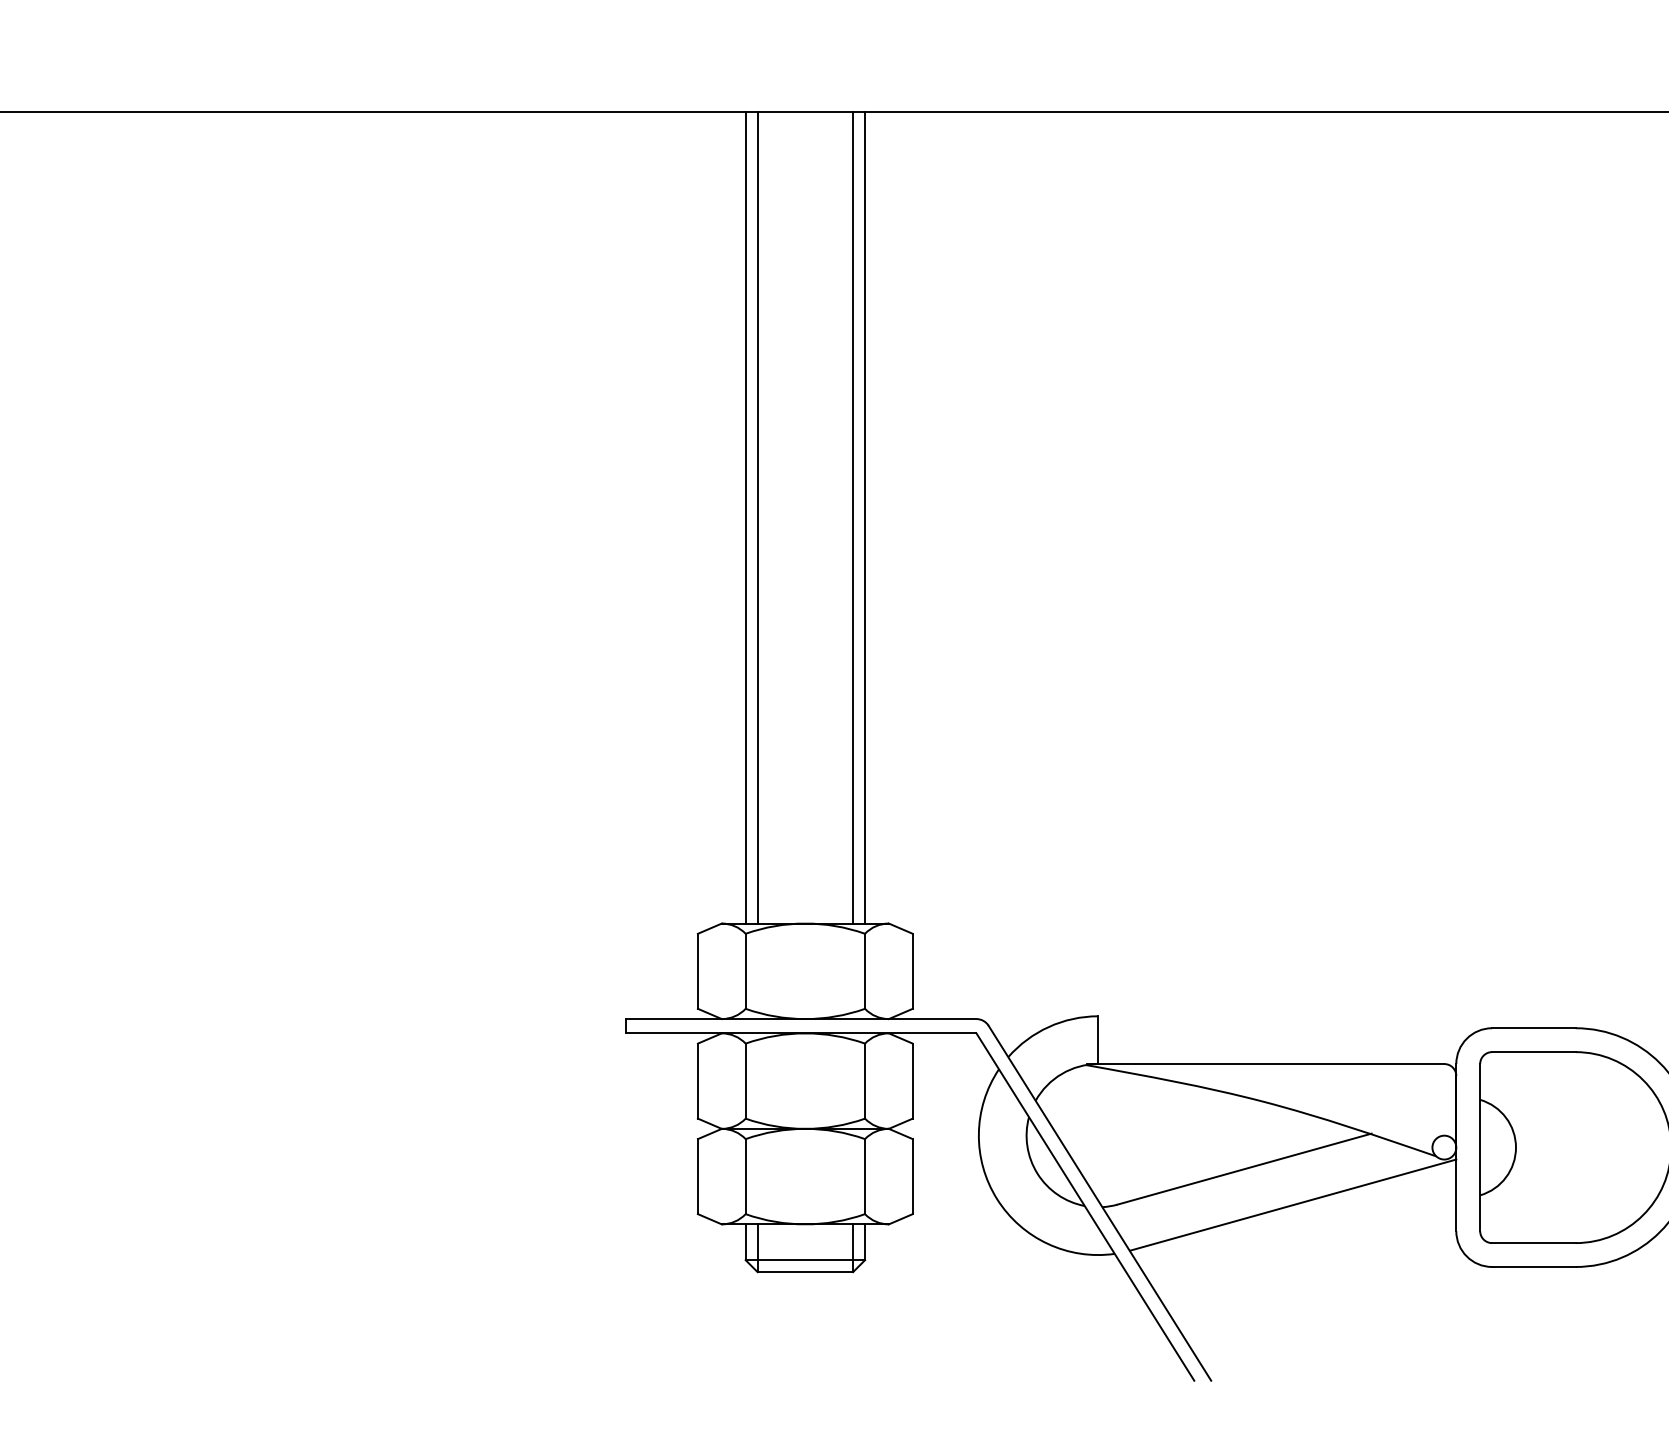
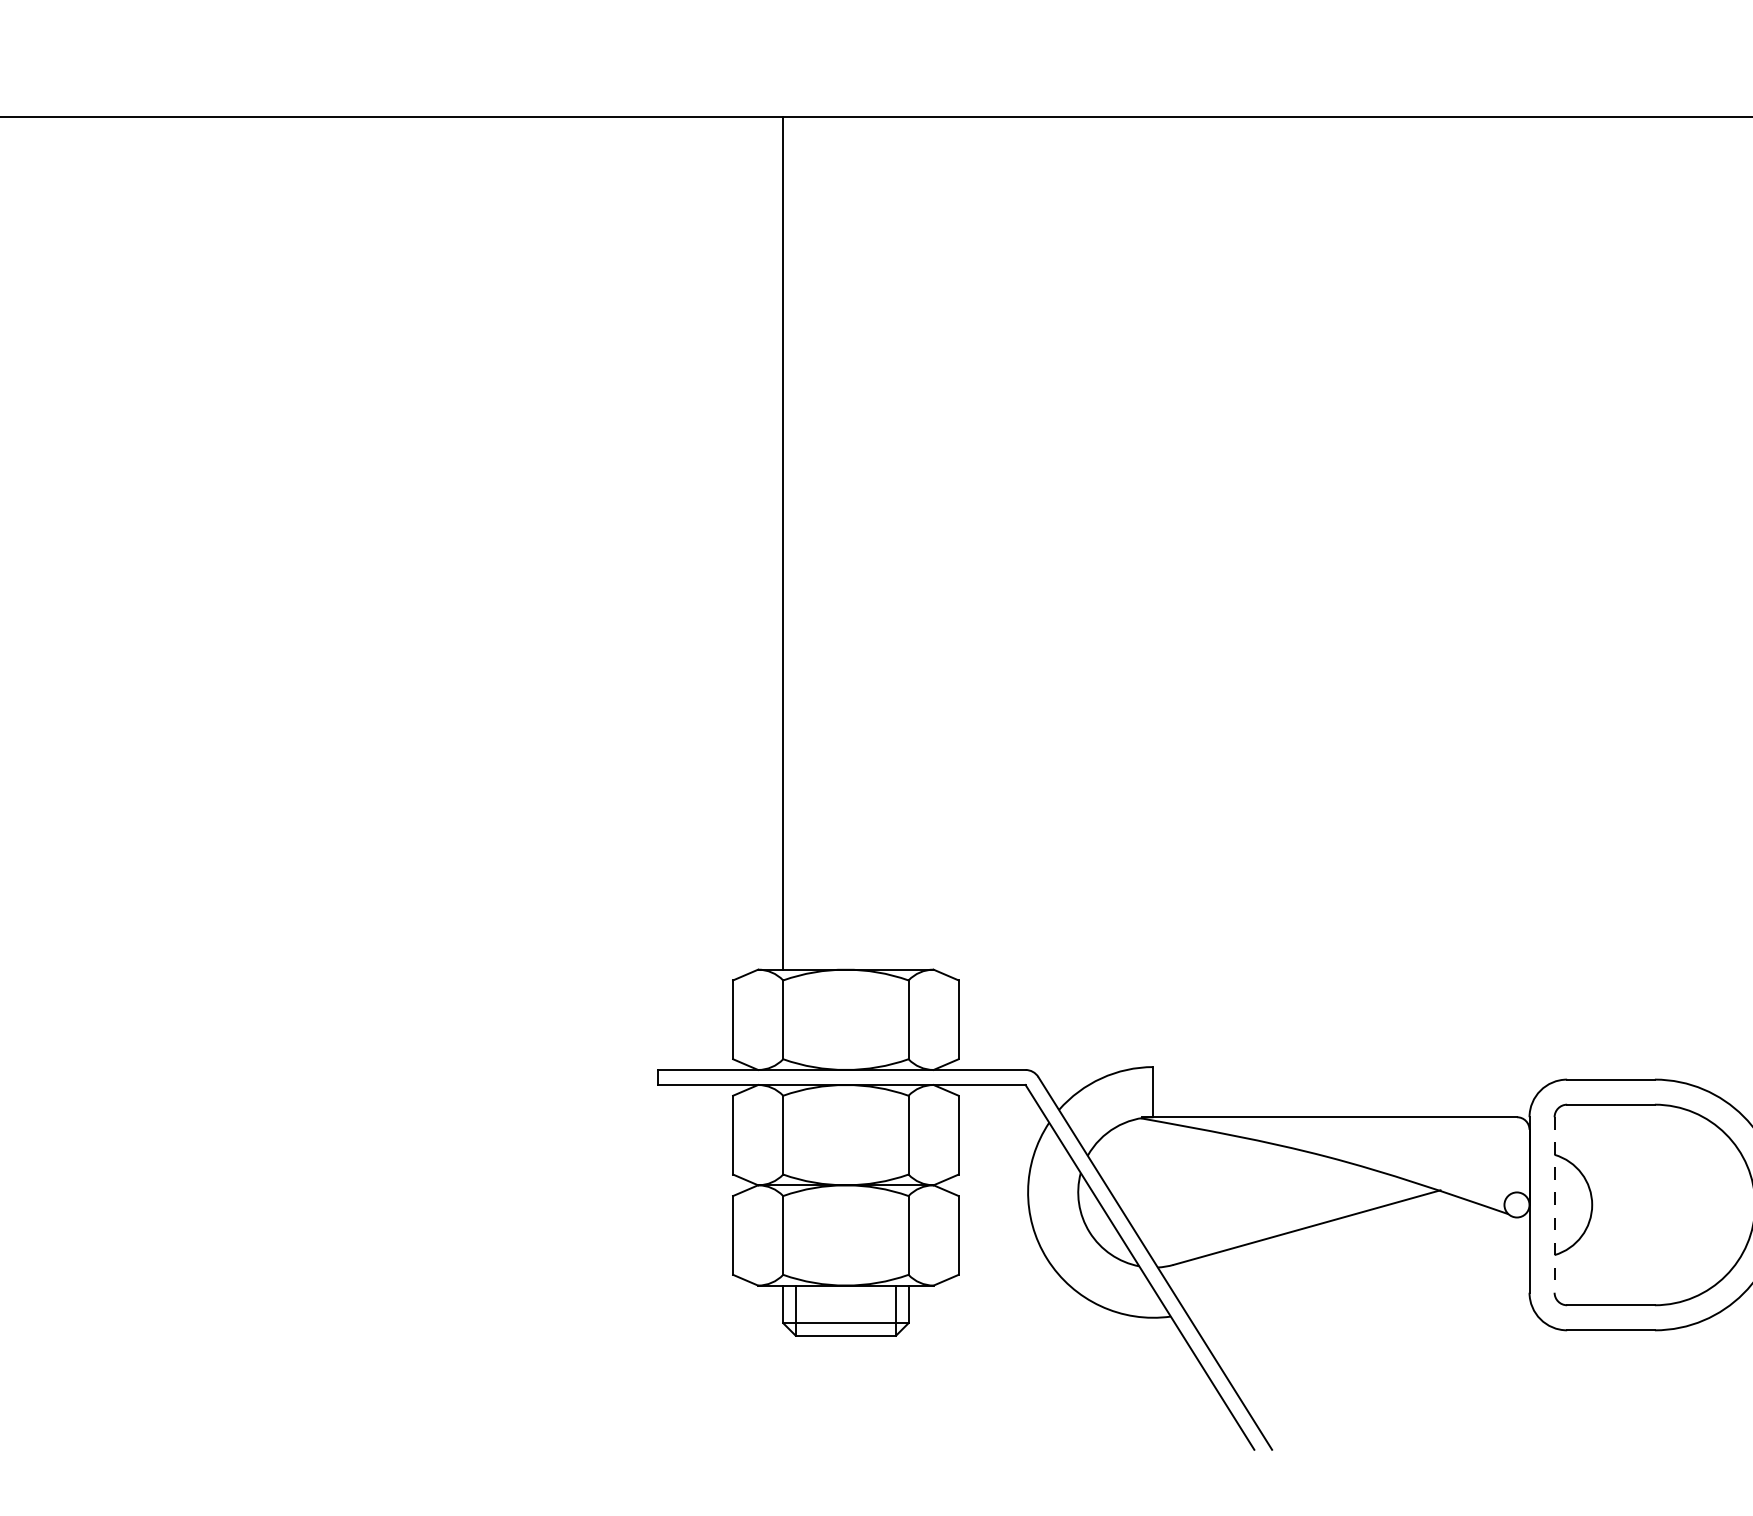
line: (757, 517) -> (795, 543), removed
line: (853, 517) -> (896, 543), removed
line: (864, 517) -> (908, 543), removed
line: (1480, 1147) -> (1554, 1204), solid -> dashed
line: (1293, 1205) -> (1358, 1265), removed

